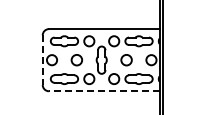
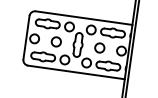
line: (42, 60) -> (26, 37), dashed -> solid
line: (103, 91) -> (75, 72), dashed -> solid

